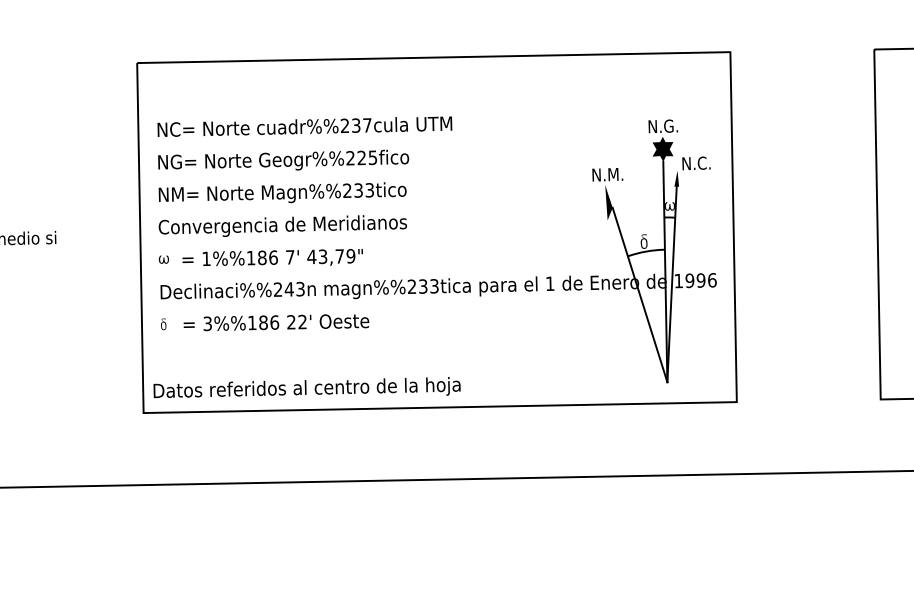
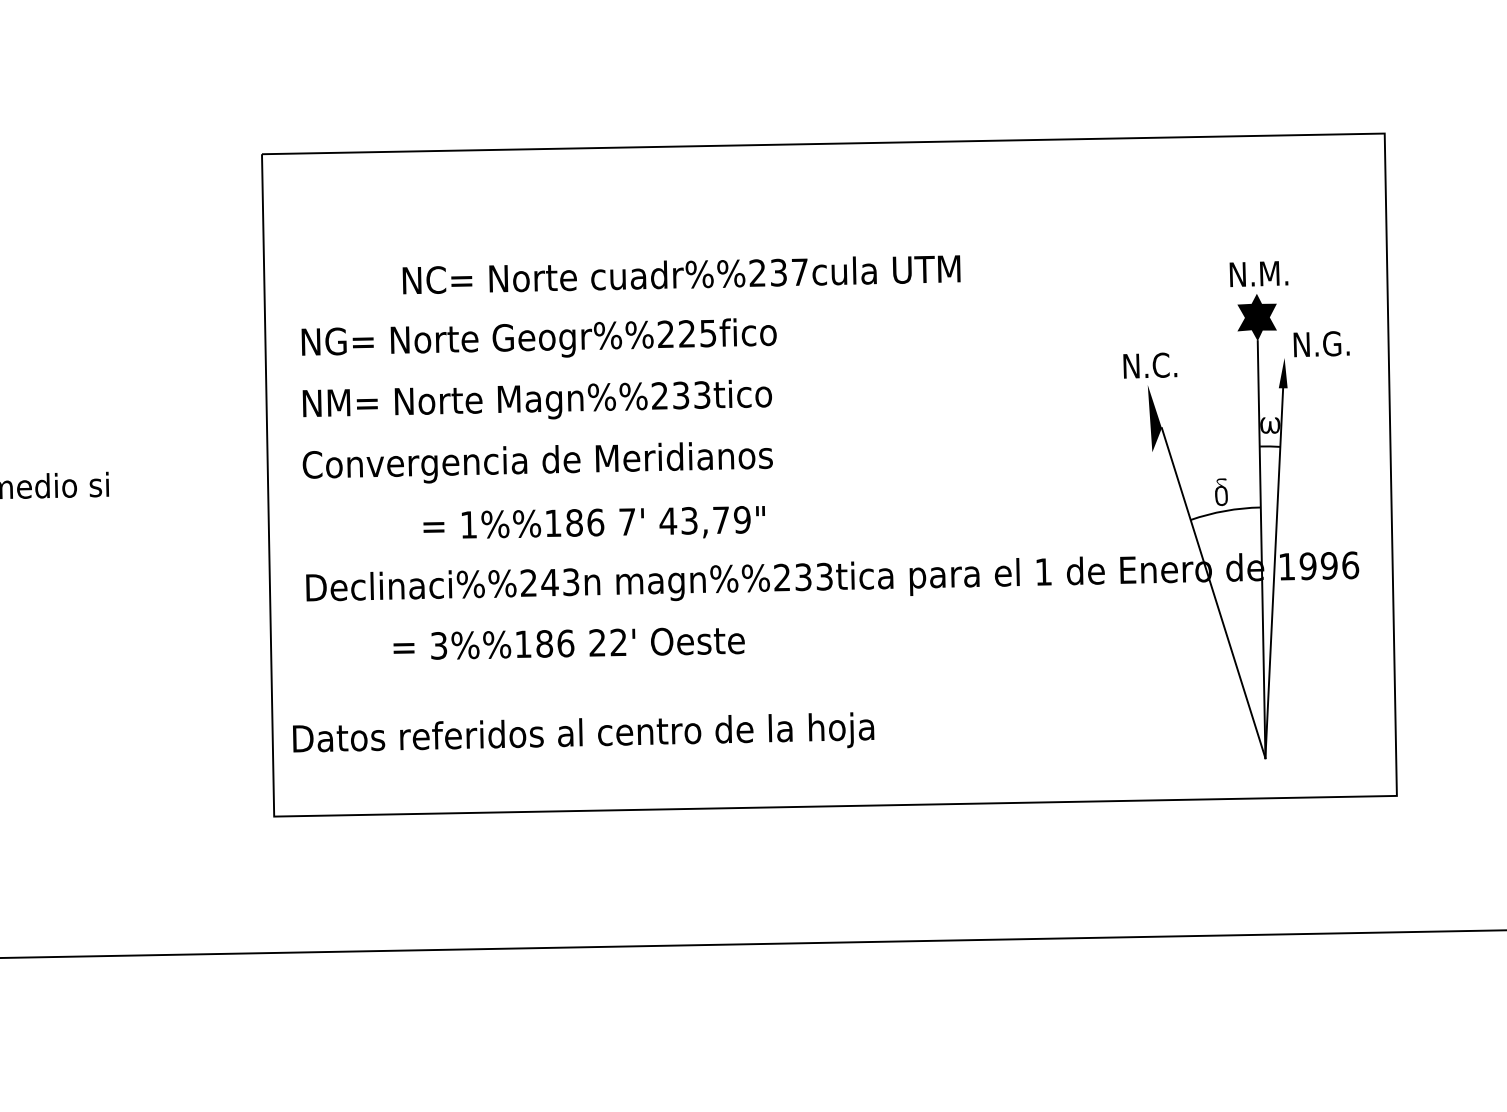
text: (671, 125) -> (1273, 272), N.G. -> N.M.
text: (304, 126) -> (680, 274), moved
text: (707, 163) -> (1341, 344), N.C. -> N.G.
text: (615, 174) -> (1167, 365), N.M. -> N.C.
text: (272, 257) -> (593, 522), moved
fill: (163, 259) -> (311, 526), removed
text: (276, 322) -> (569, 643), moved
part: (163, 324) -> (311, 649), removed
text: (306, 387) -> (582, 732), moved

